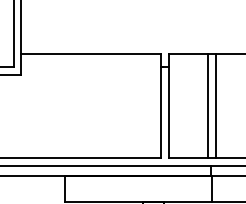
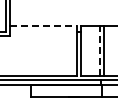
line: (90, 55) -> (43, 26), solid -> dashed
line: (207, 105) -> (99, 50), solid -> dashed

